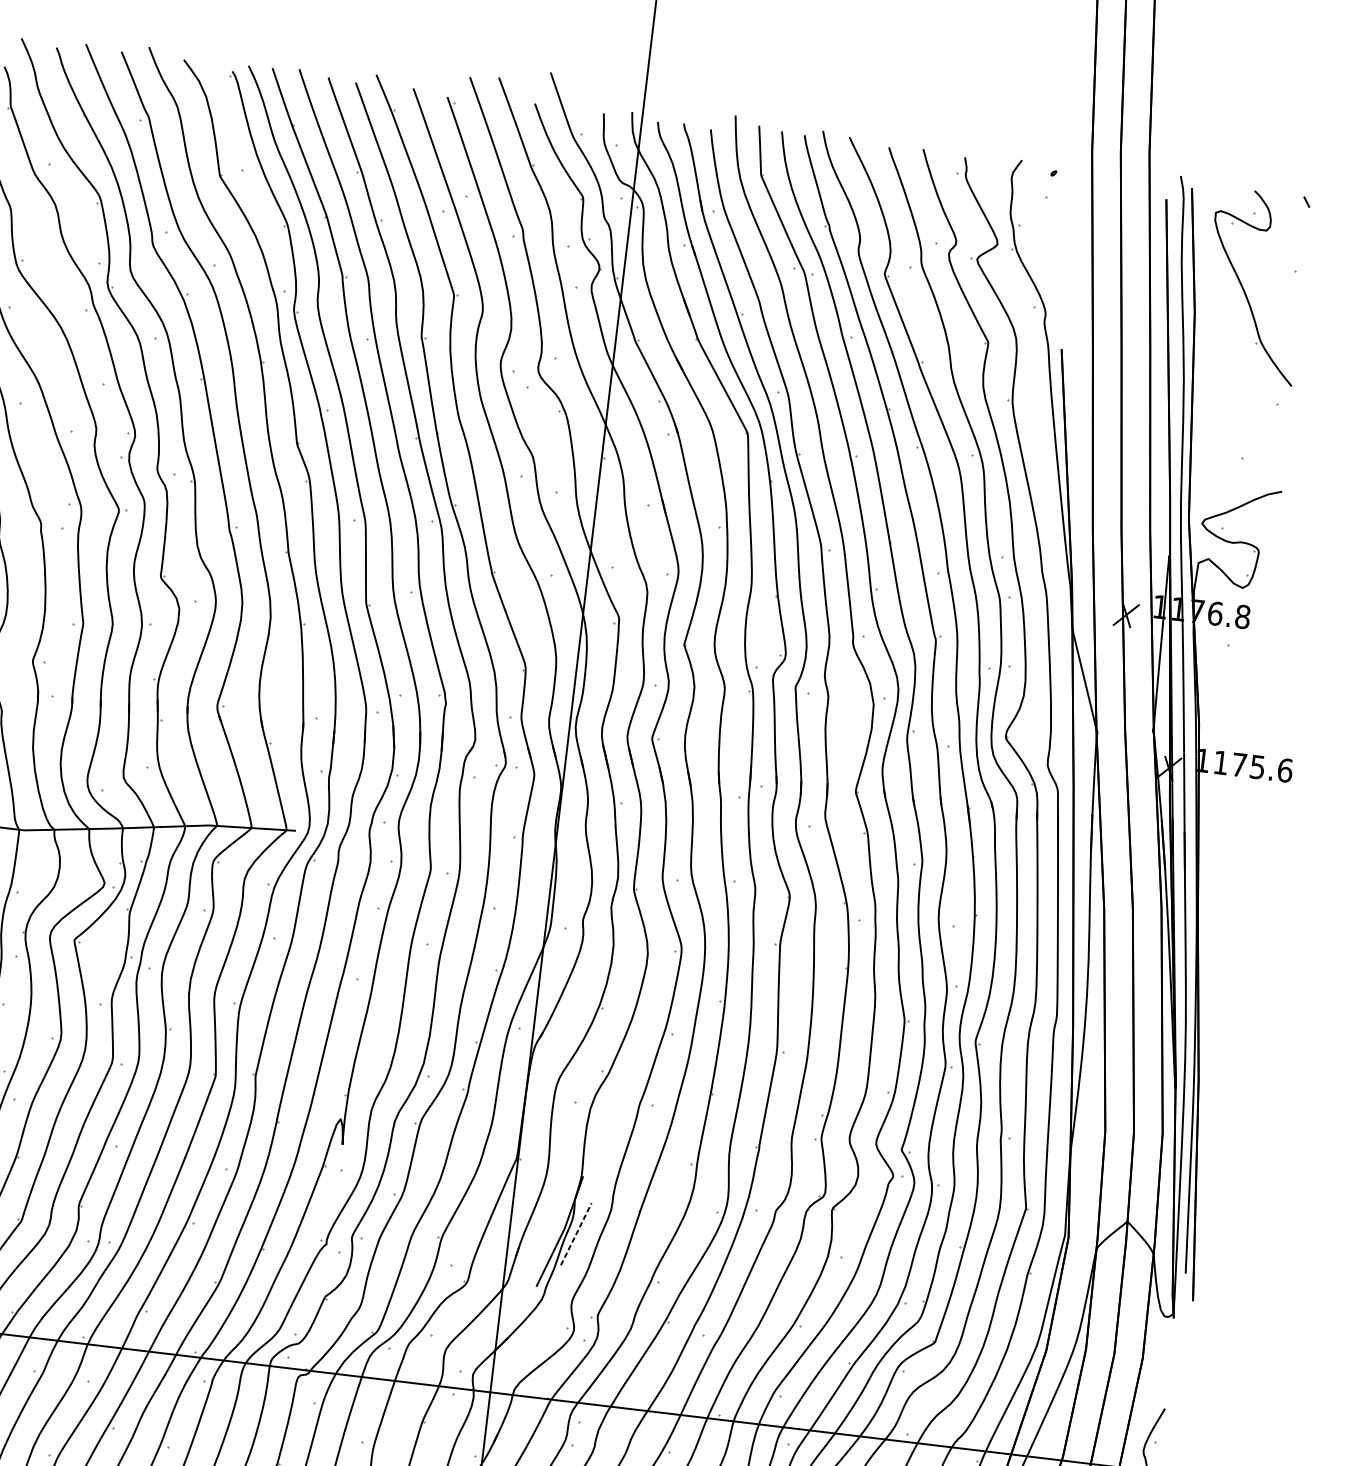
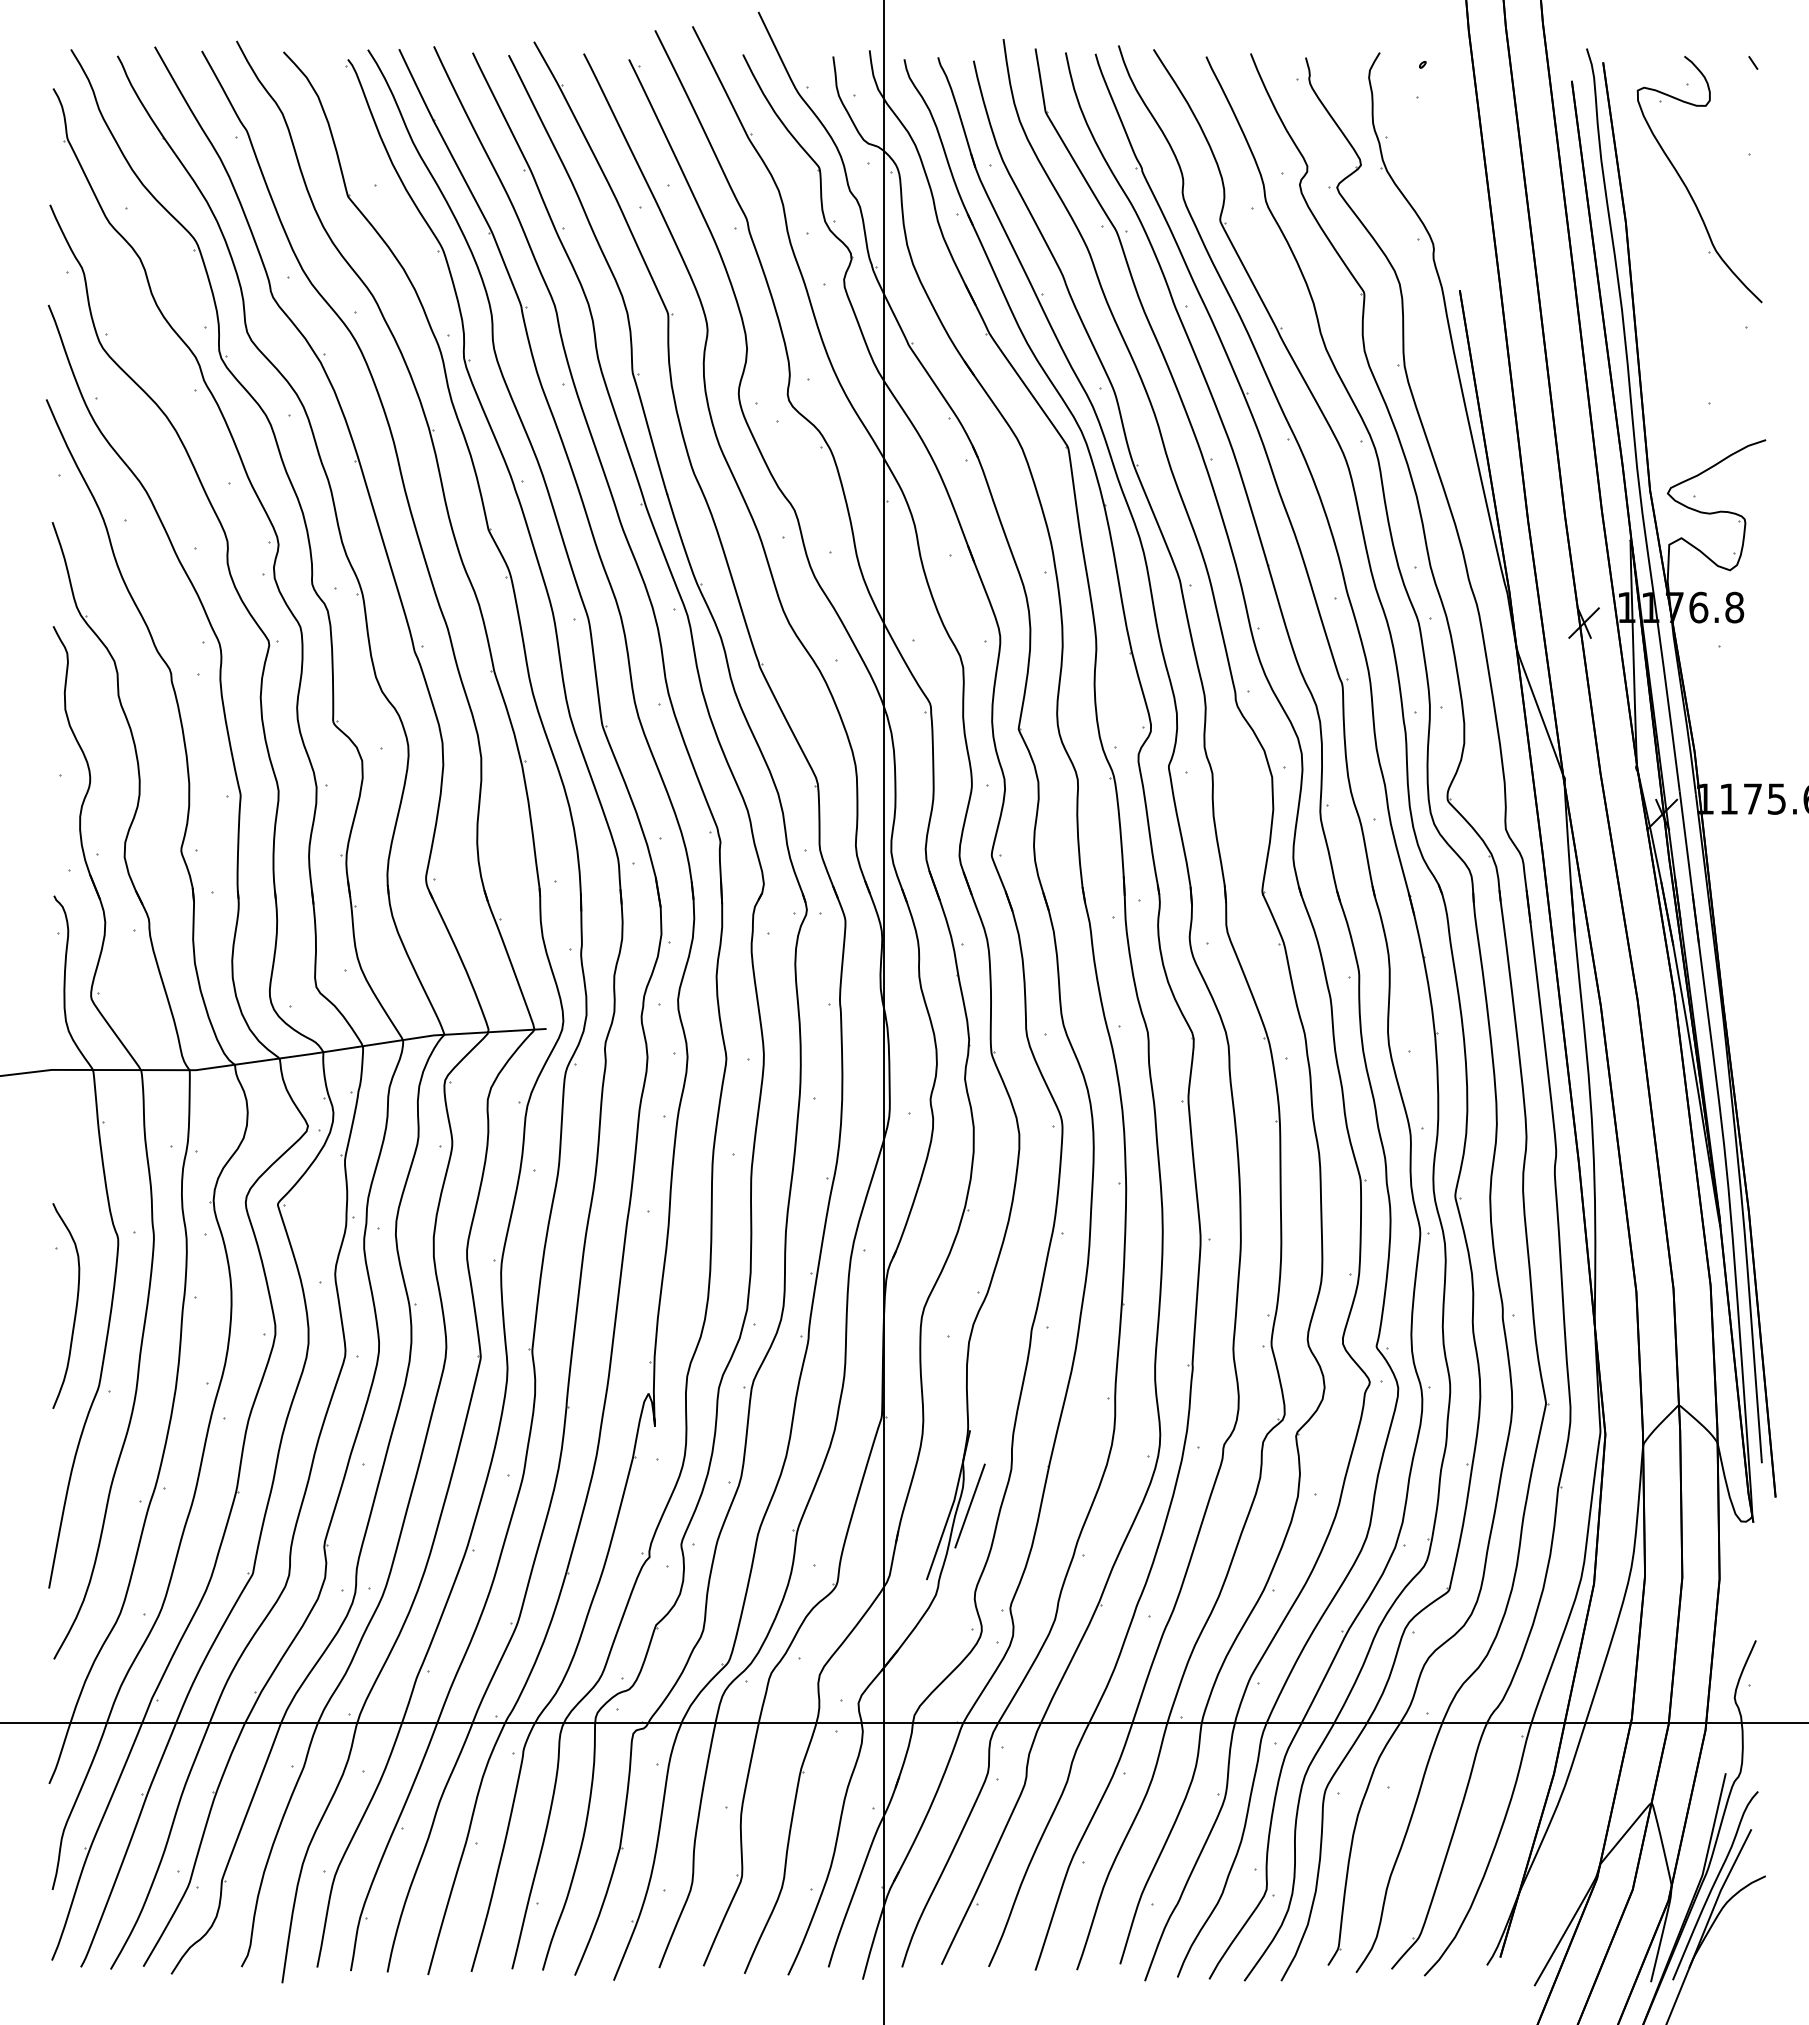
line: (576, 1234) -> (970, 1506), dashed -> solid

